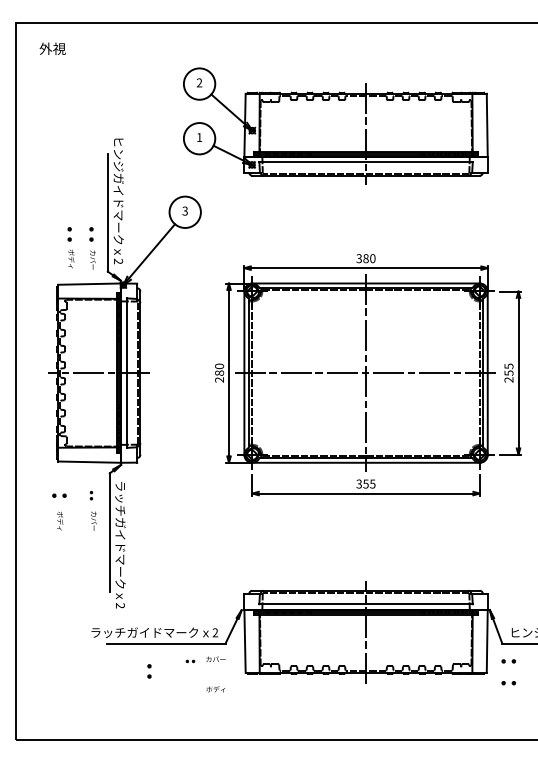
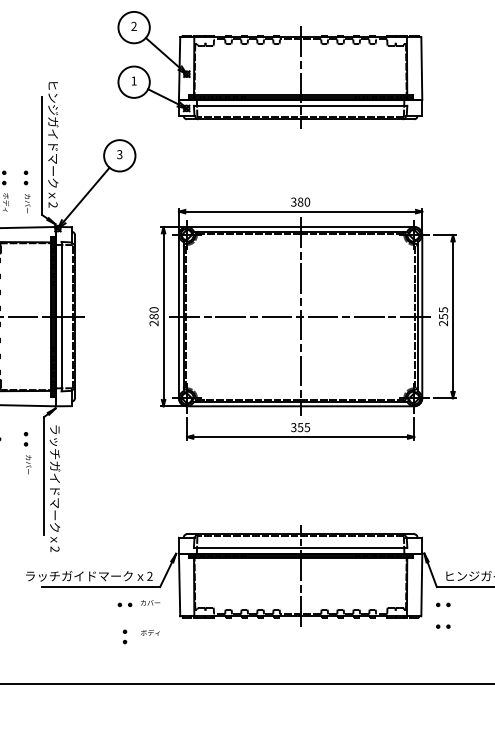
part: (91, 495) -> (26, 439), size x1.67
part: (190, 661) -> (125, 605), size x1.67
part: (149, 671) -> (125, 637), moved

